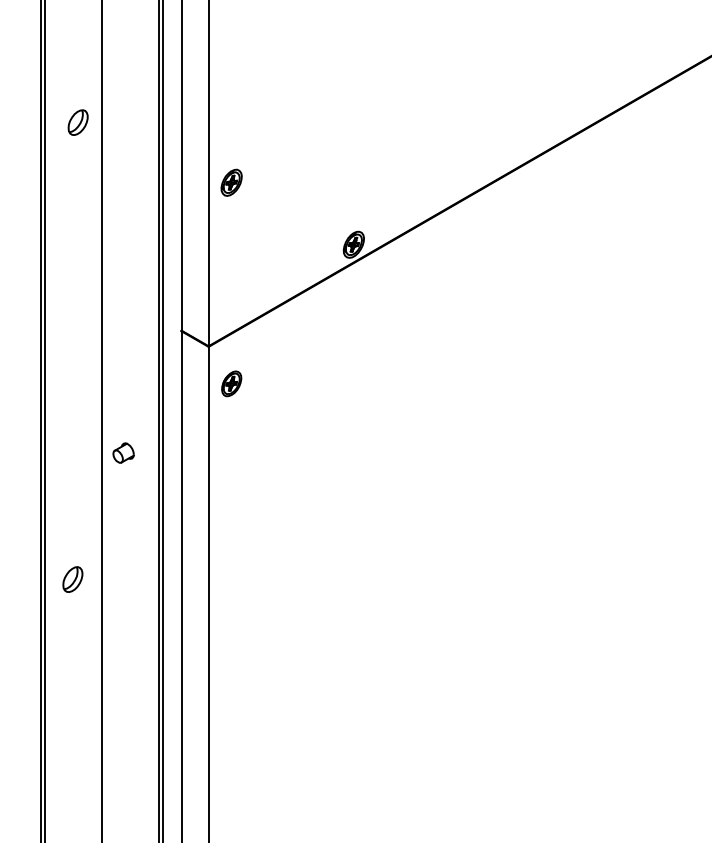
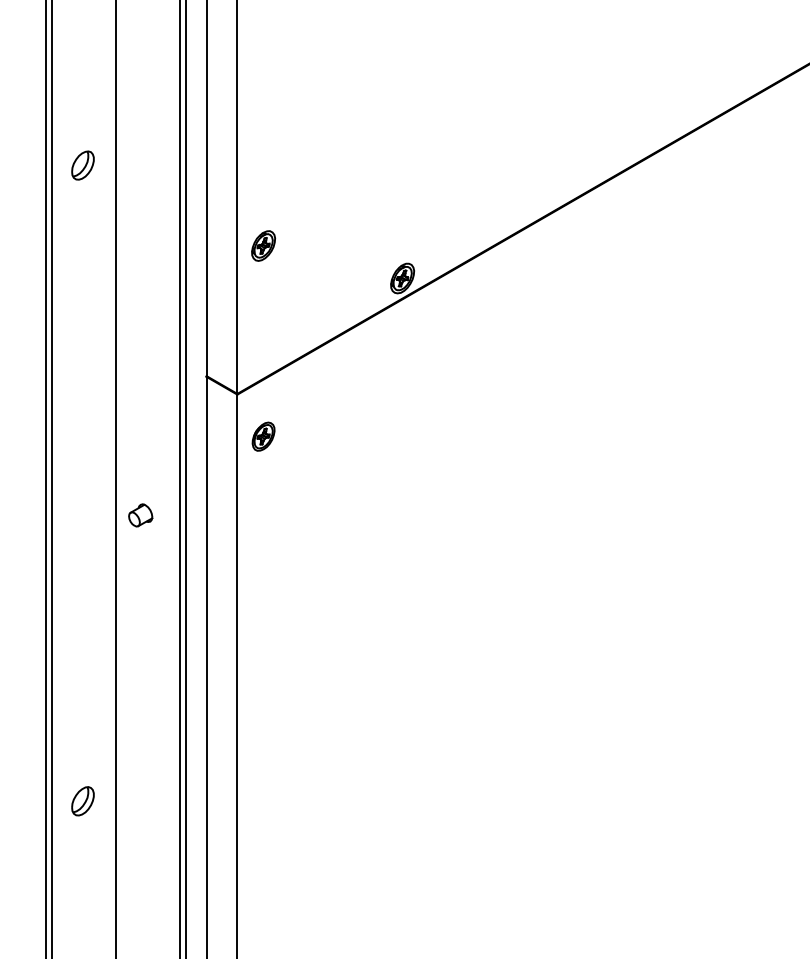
part: (77, 122) -> (82, 165), moved
part: (231, 182) -> (263, 245), moved
part: (72, 579) -> (82, 801), moved

